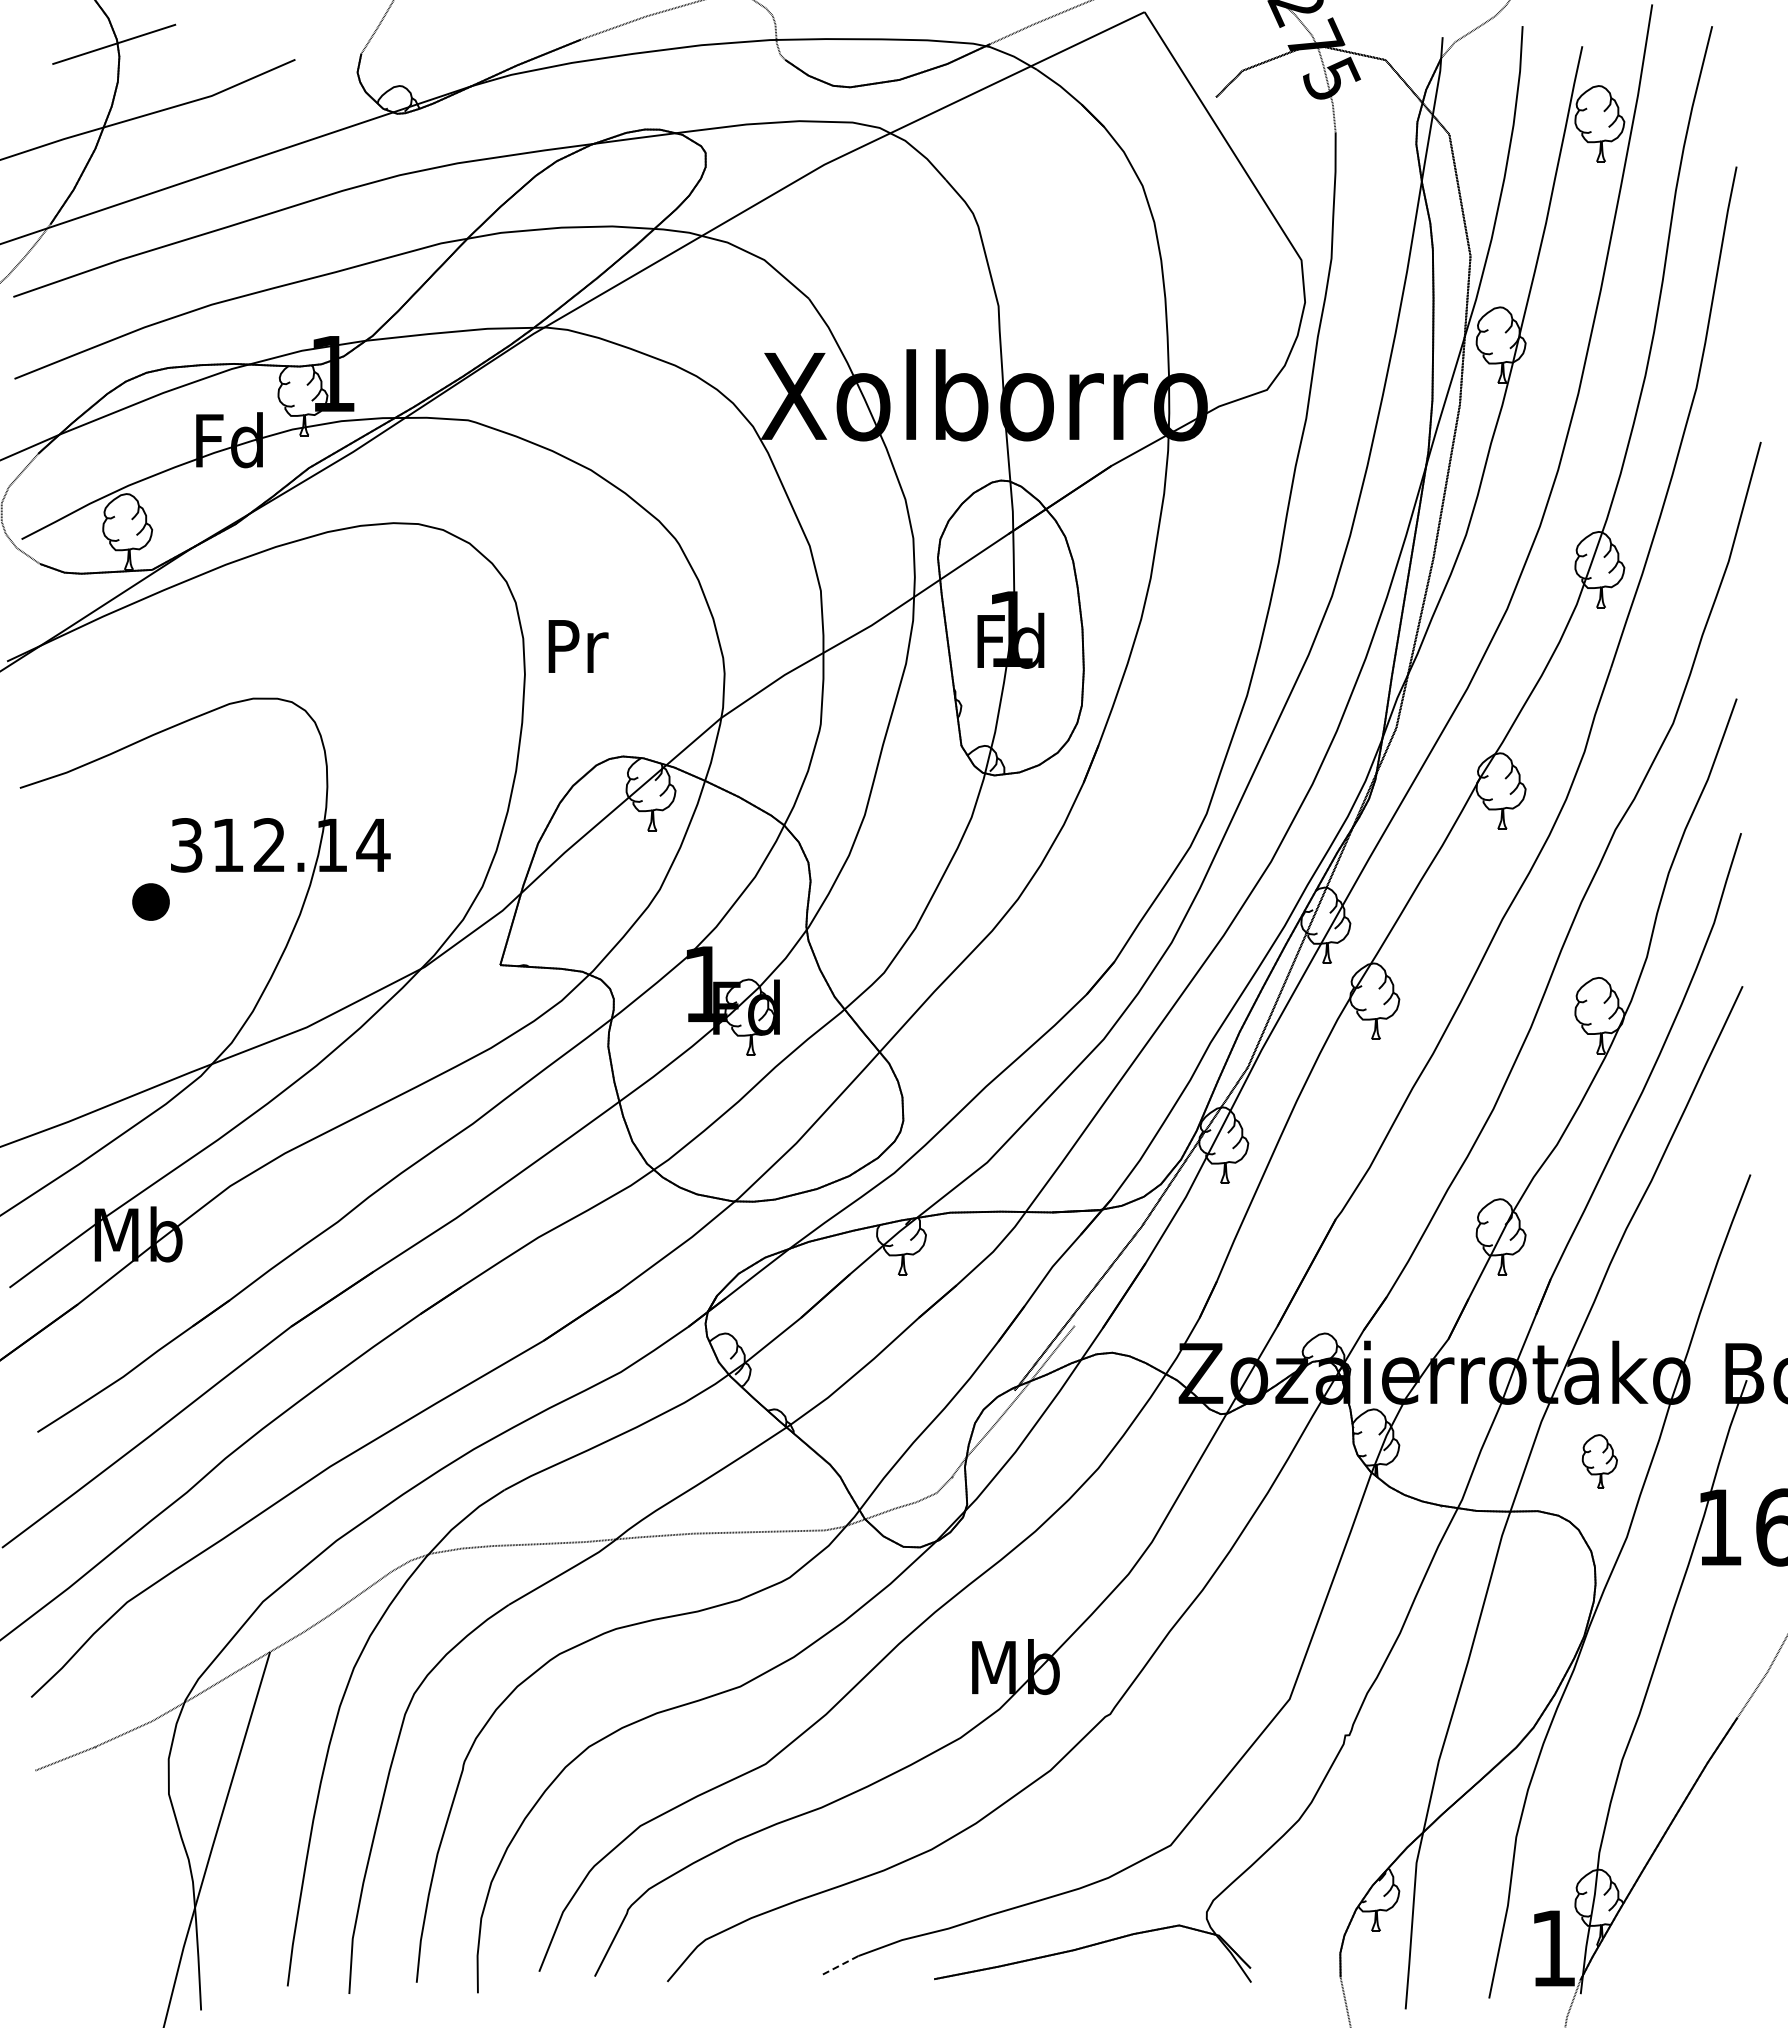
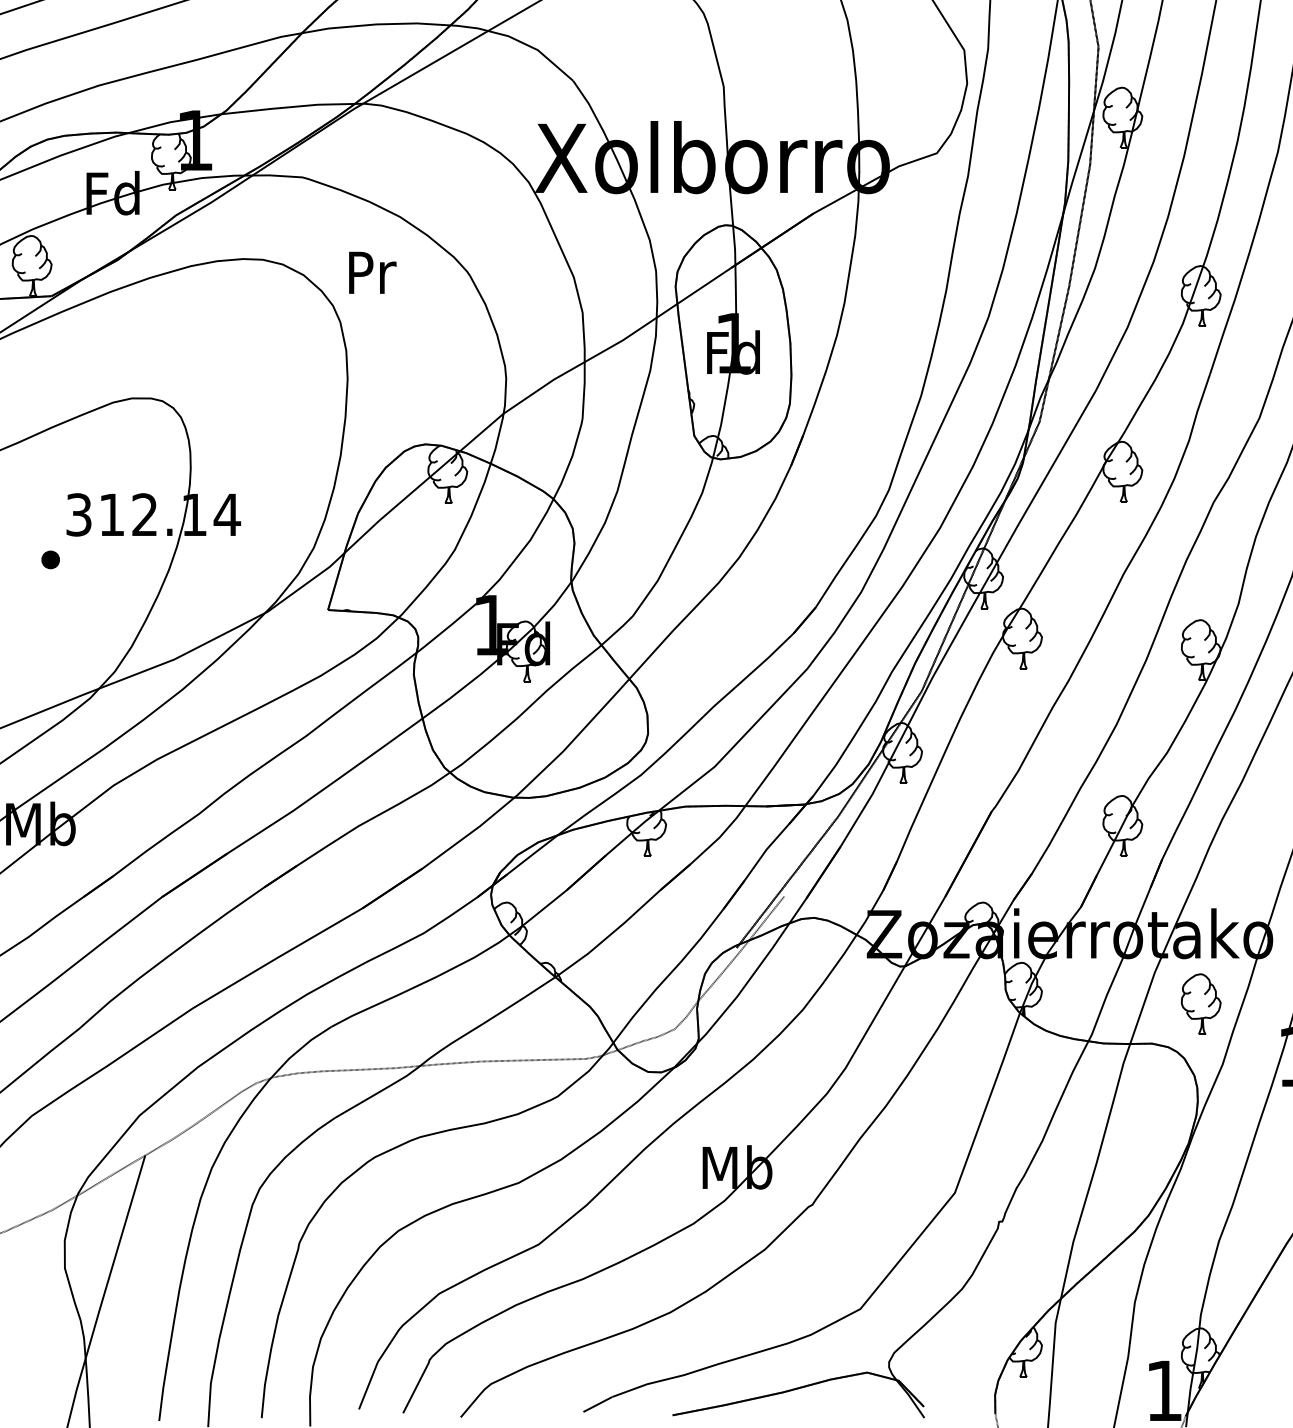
text: (578, 646) -> (372, 272), moved
part: (150, 901) -> (50, 559), size x0.62
part: (1599, 1461) -> (1200, 1004), size x1.43
line: (840, 1965) -> (598, 1404), dashed -> solid

